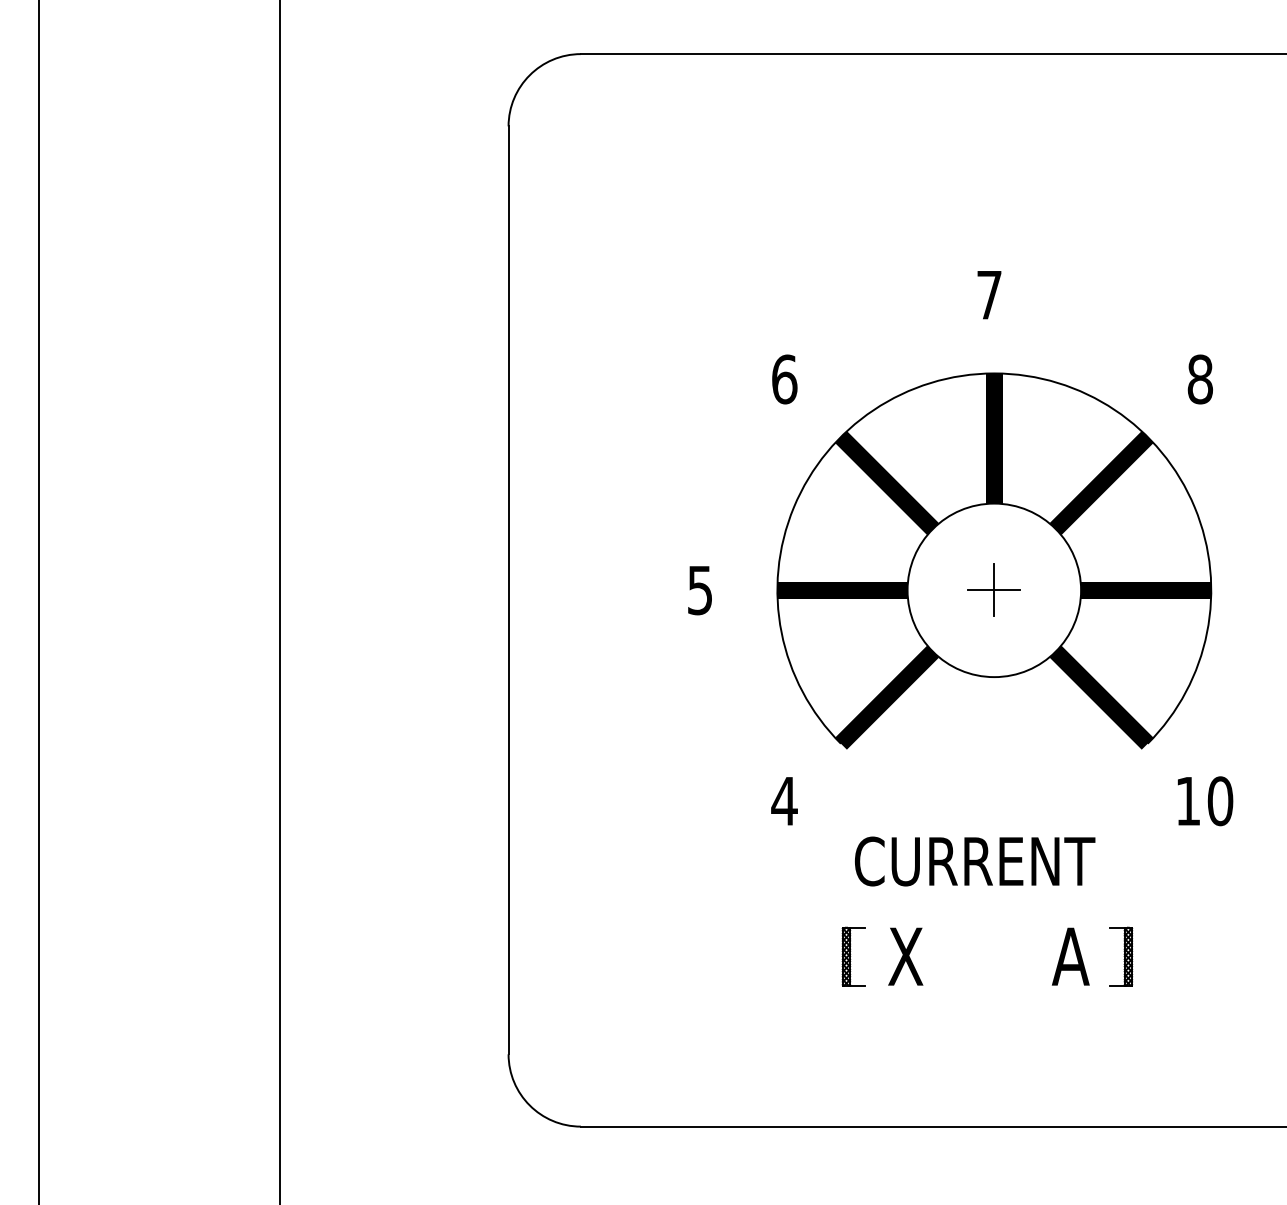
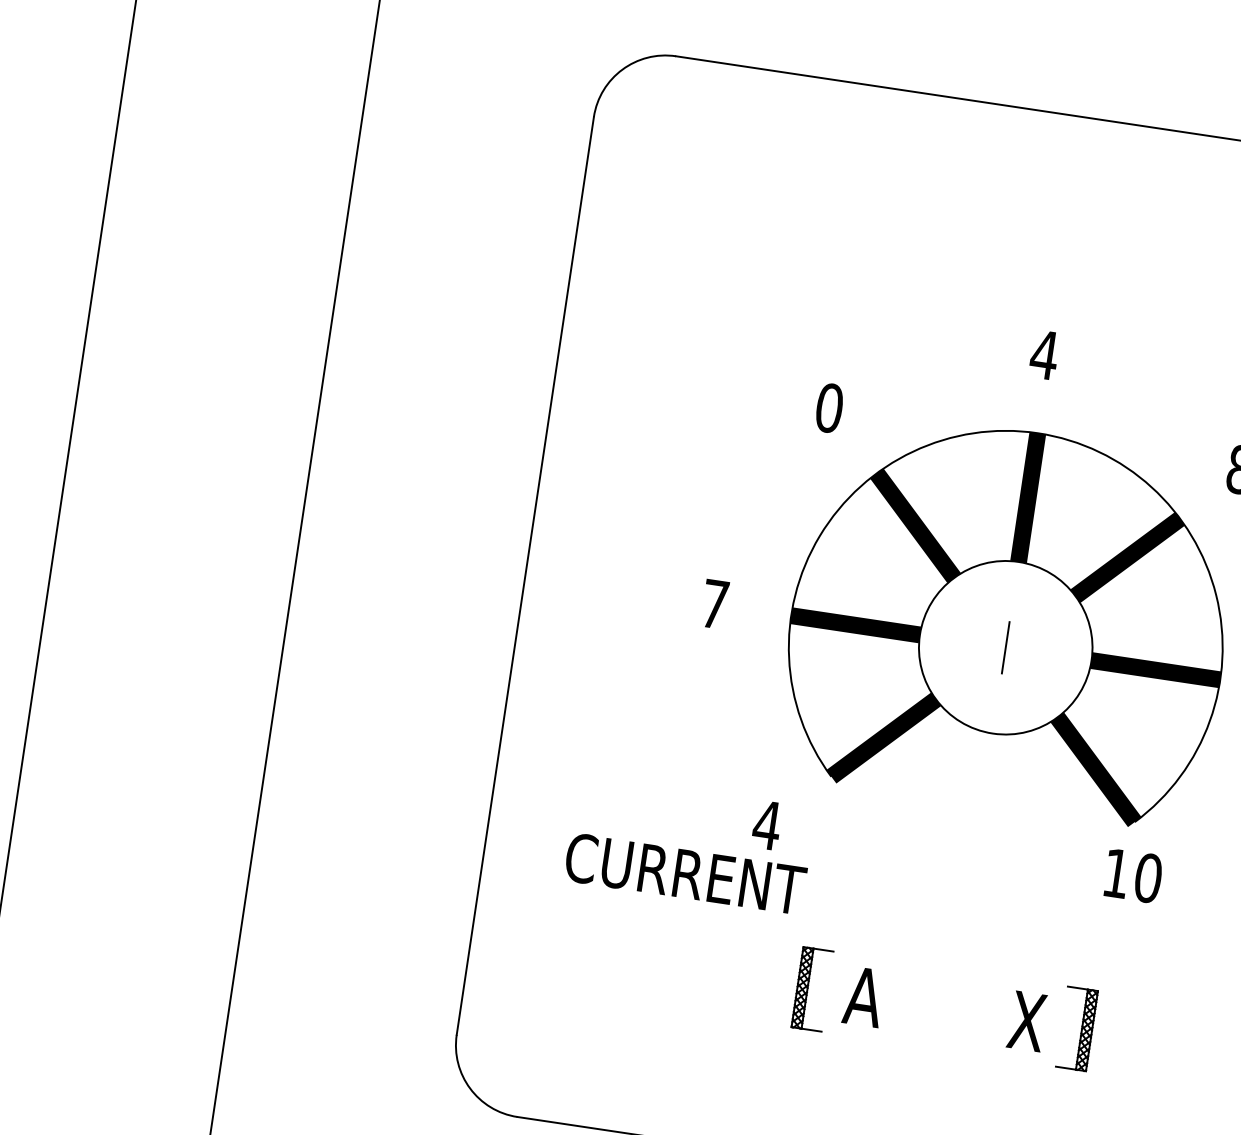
text: (989, 295) -> (1044, 355), 7 -> 4
text: (784, 379) -> (829, 408), 6 -> 0
text: (700, 590) -> (715, 604), 5 -> 7
line: (994, 590) -> (1005, 647), removed
text: (1205, 801) -> (1133, 876), moved
text: (975, 861) -> (685, 874), moved
part: (853, 956) -> (812, 989), size x1.4
text: (905, 956) -> (863, 996), X -> A
text: (1070, 956) -> (1026, 1021), A -> X
part: (1121, 956) -> (1077, 1028), size x1.4

